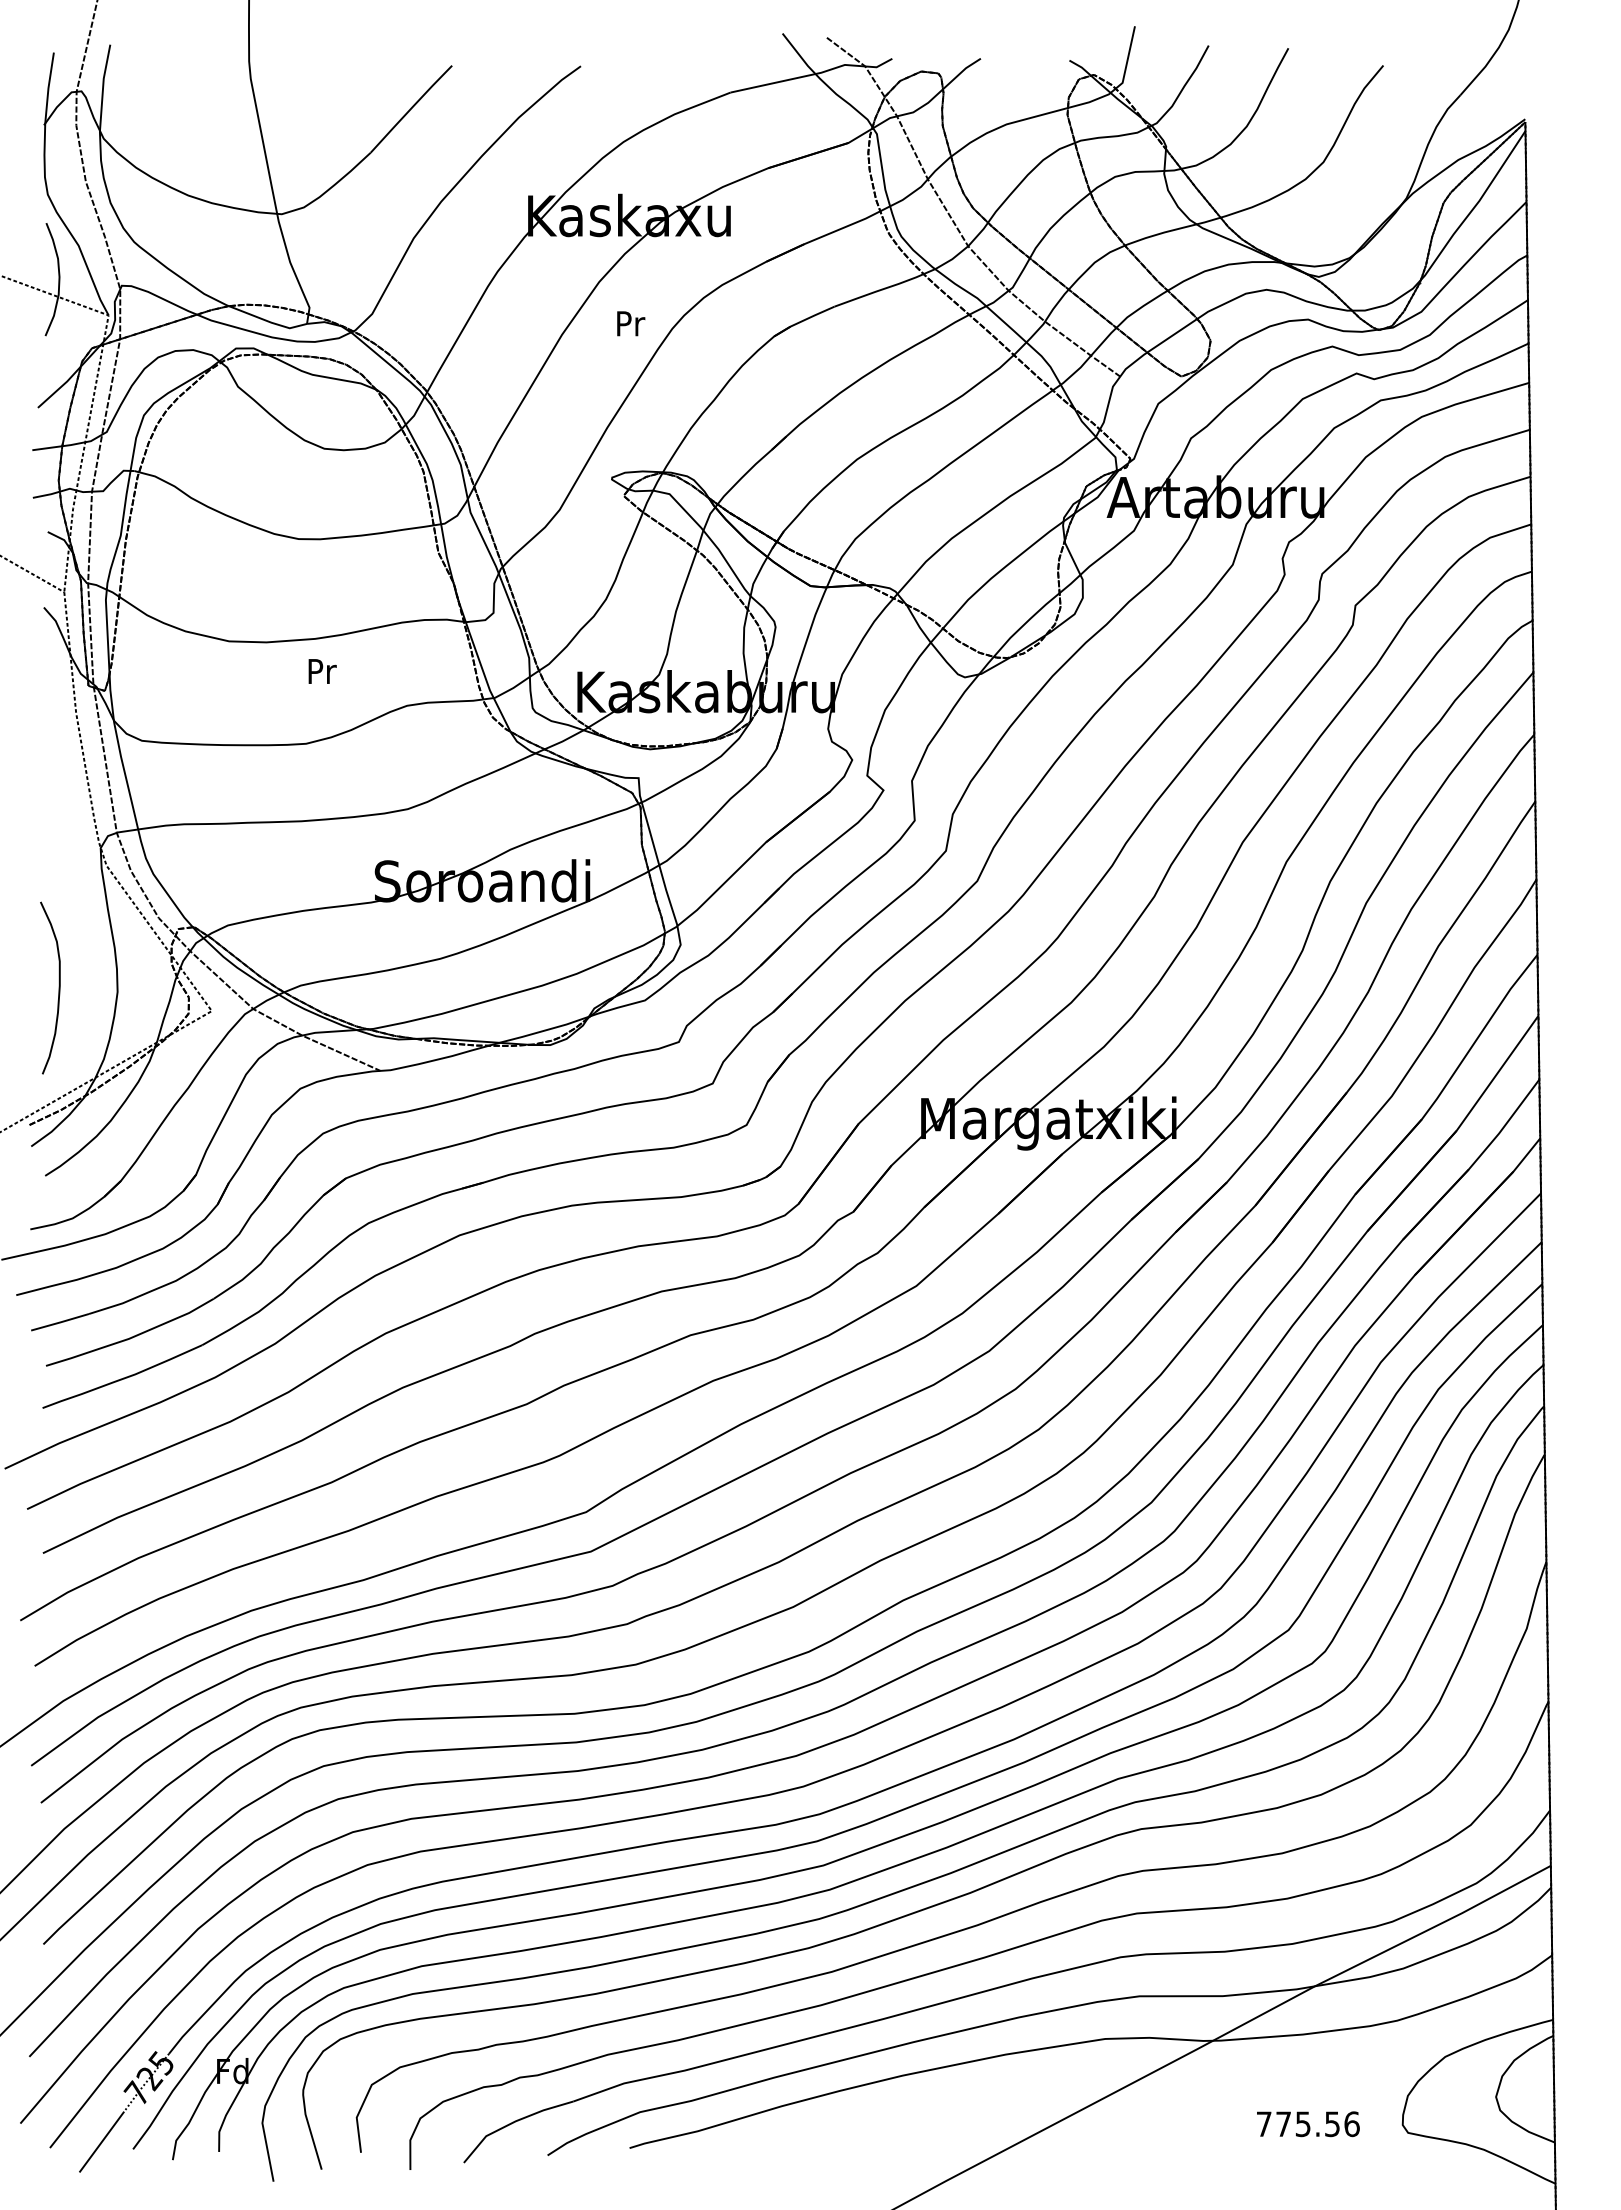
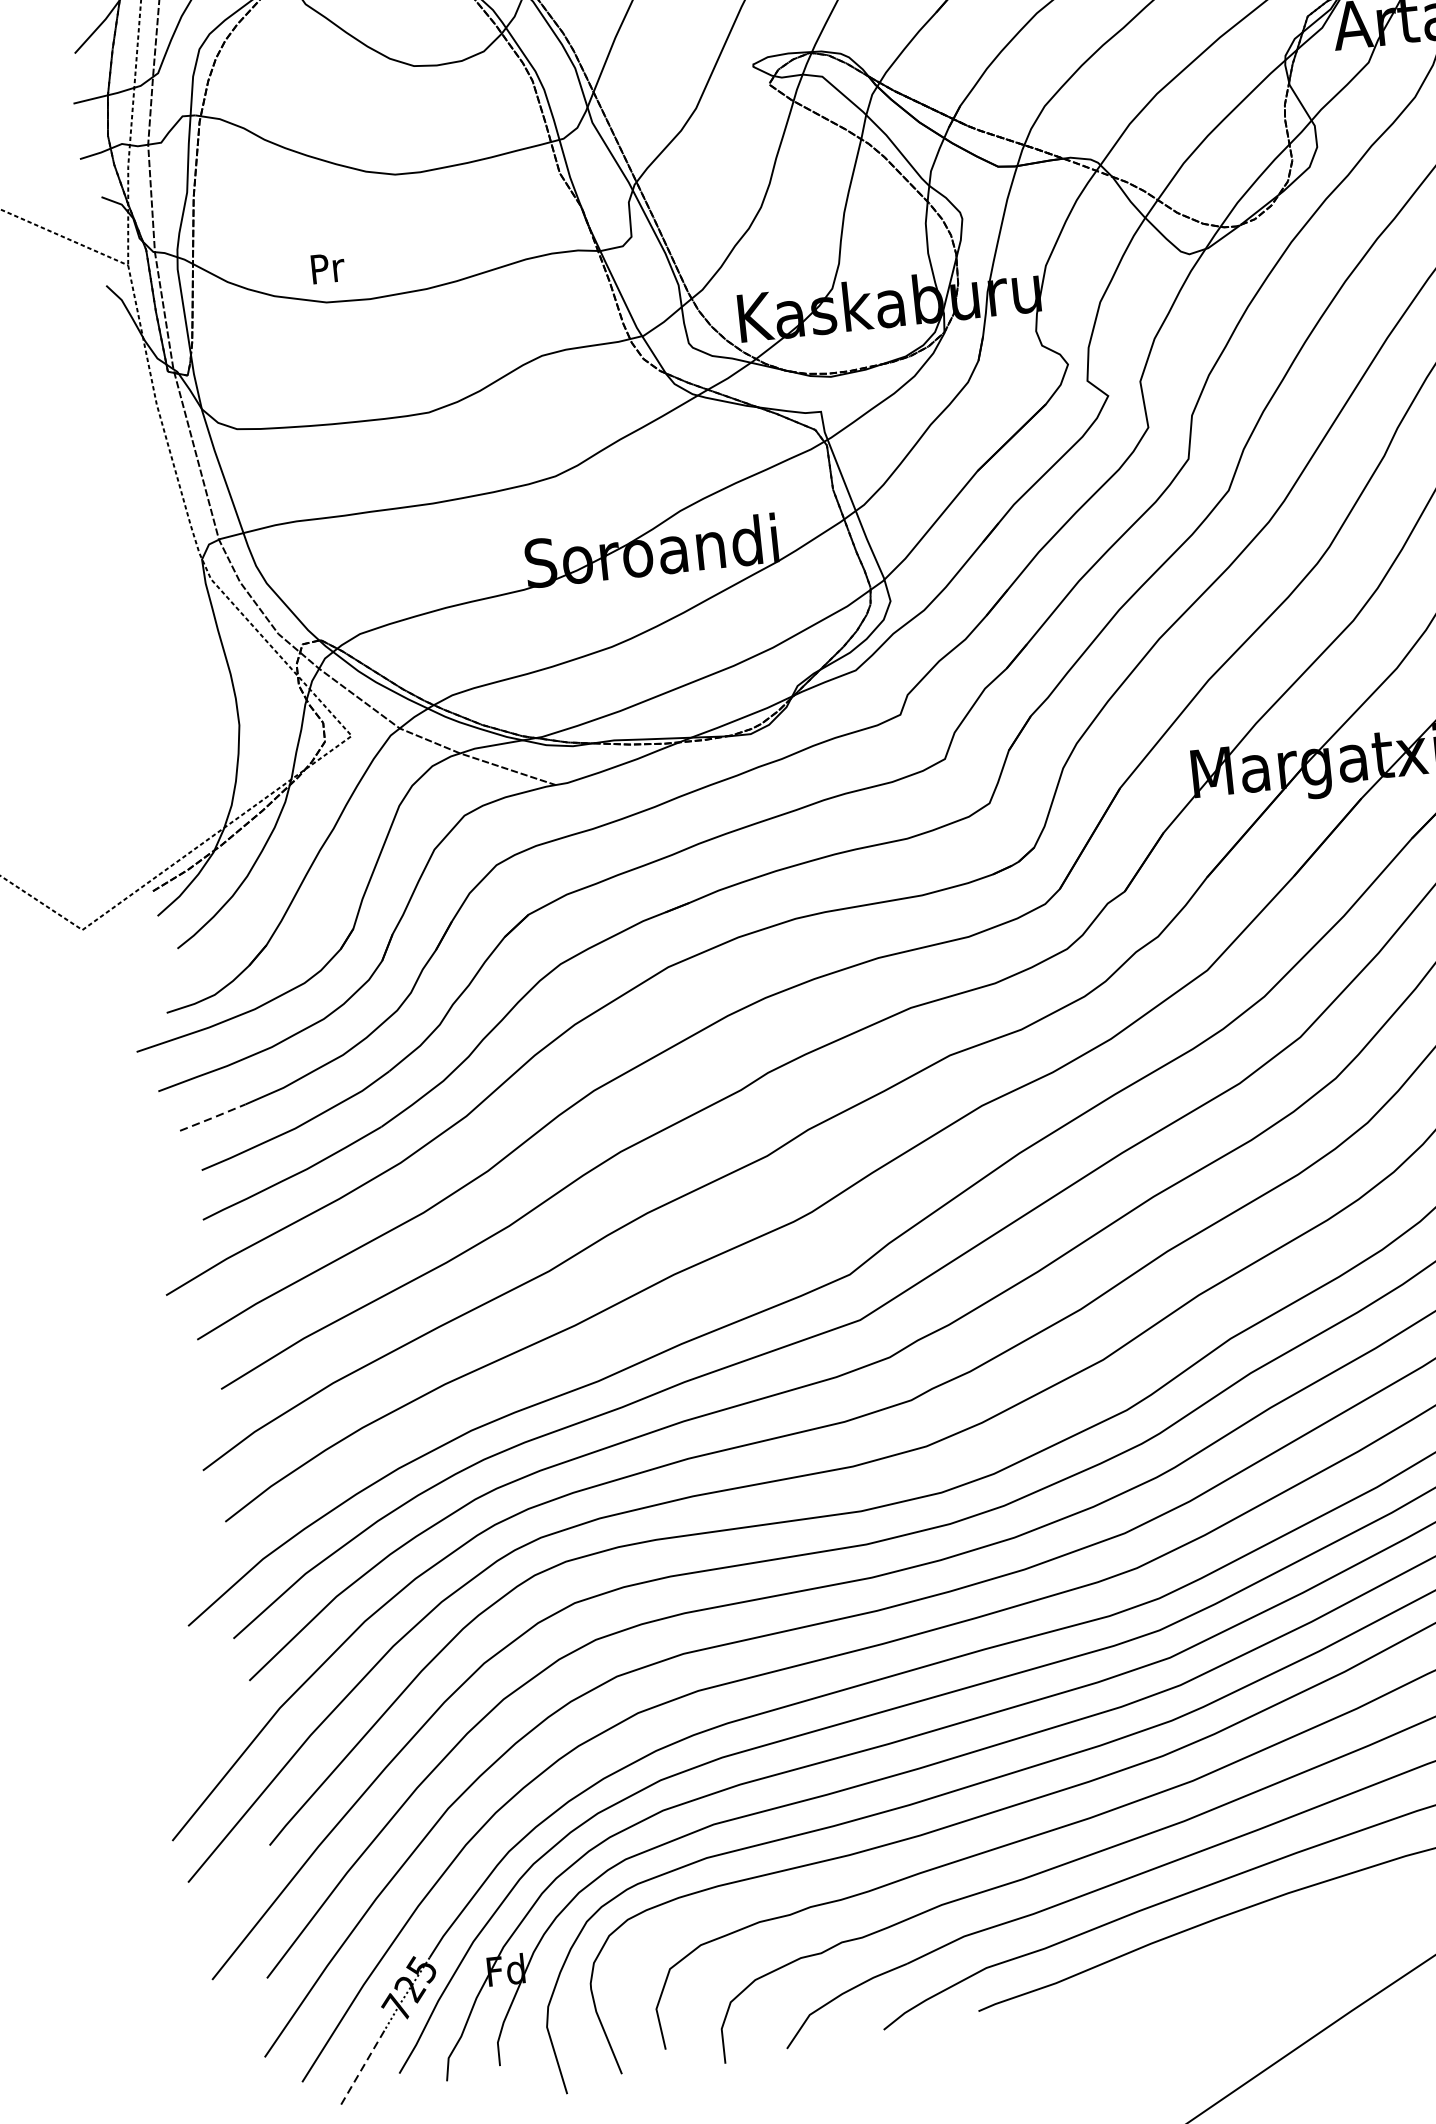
text: (322, 671) -> (328, 268), moved
curve: (58, 987) -> (169, 727), removed
line: (61, 1322) -> (214, 1117), solid -> dashed
line: (101, 2142) -> (361, 2069), solid -> dashed

